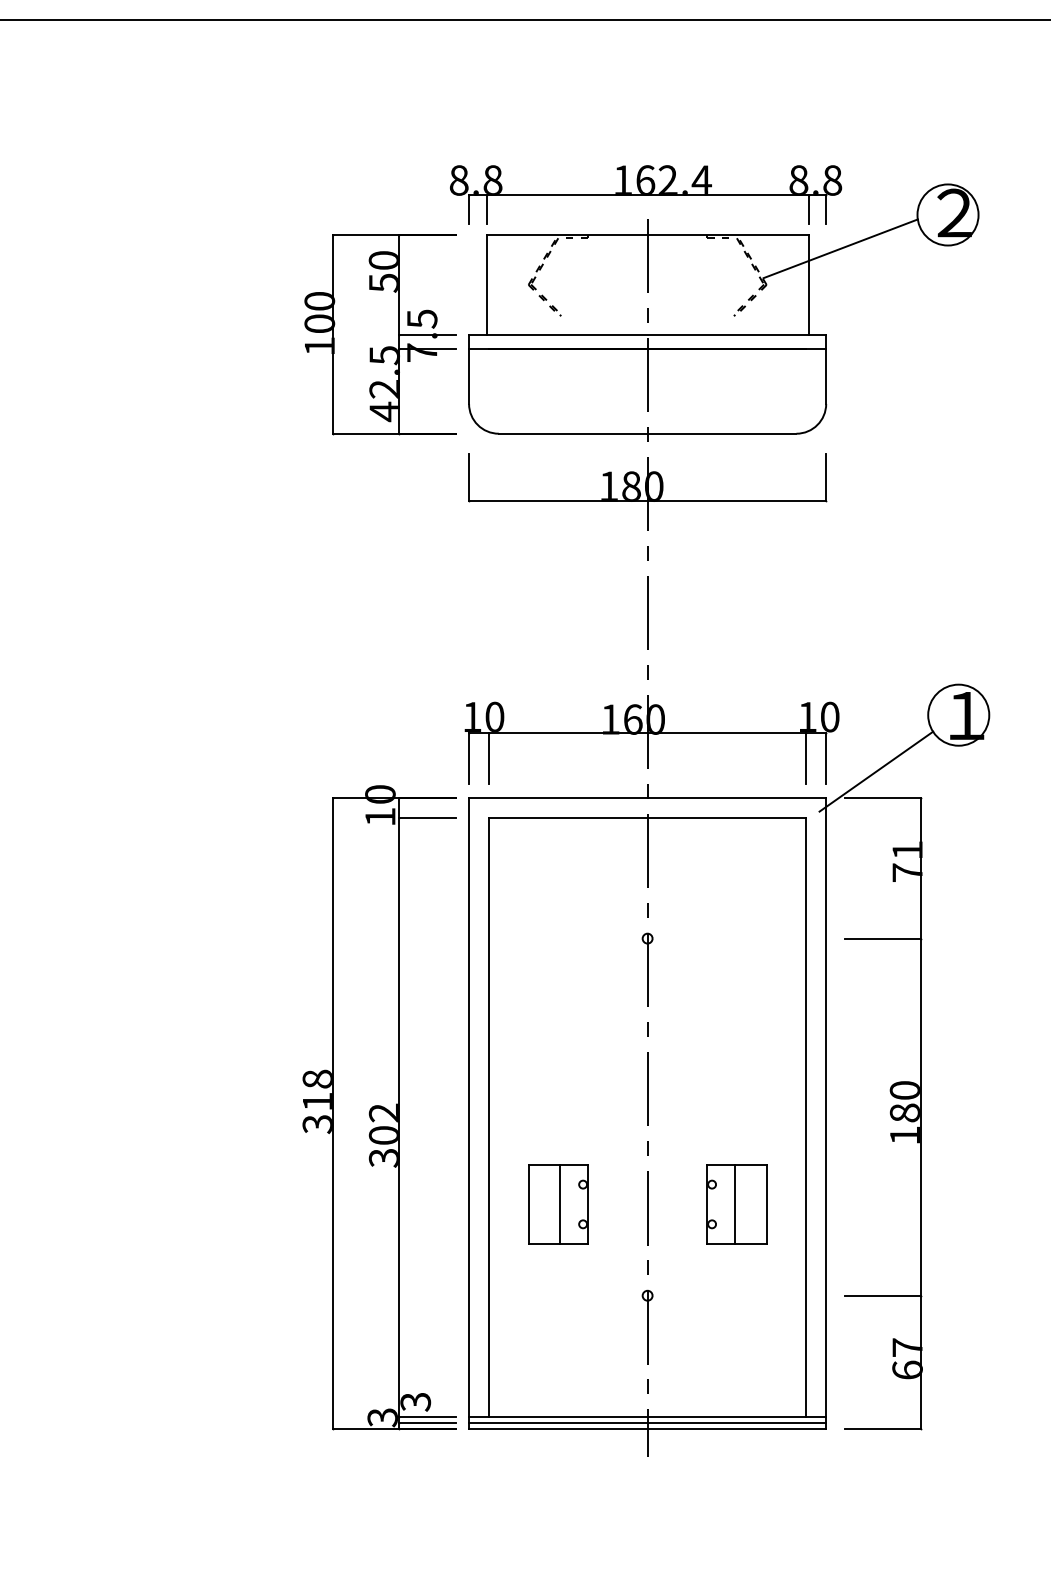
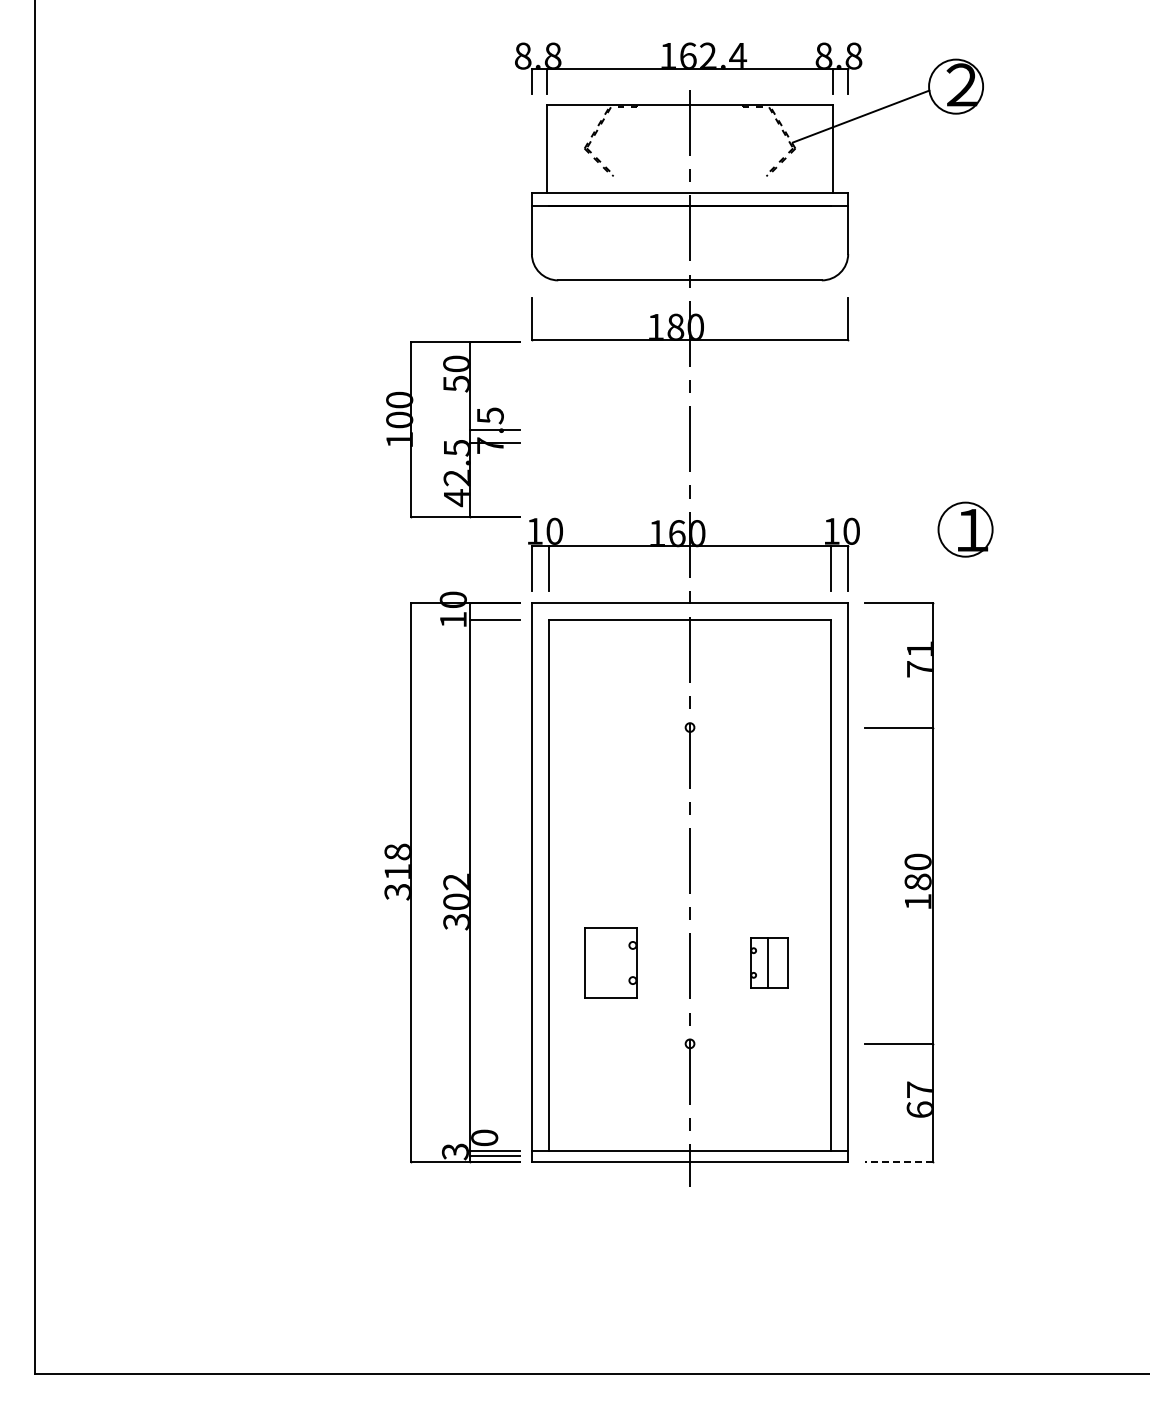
part: (380, 334) -> (453, 429), moved
line: (876, 771) -> (892, 579), removed
line: (560, 1203) -> (612, 962), removed
part: (736, 1203) -> (768, 962), size x0.7
text: (415, 1401) -> (484, 1137), 3 -> 0
line: (647, 1422) -> (689, 1156), removed
line: (882, 1428) -> (898, 1161), solid -> dashed

